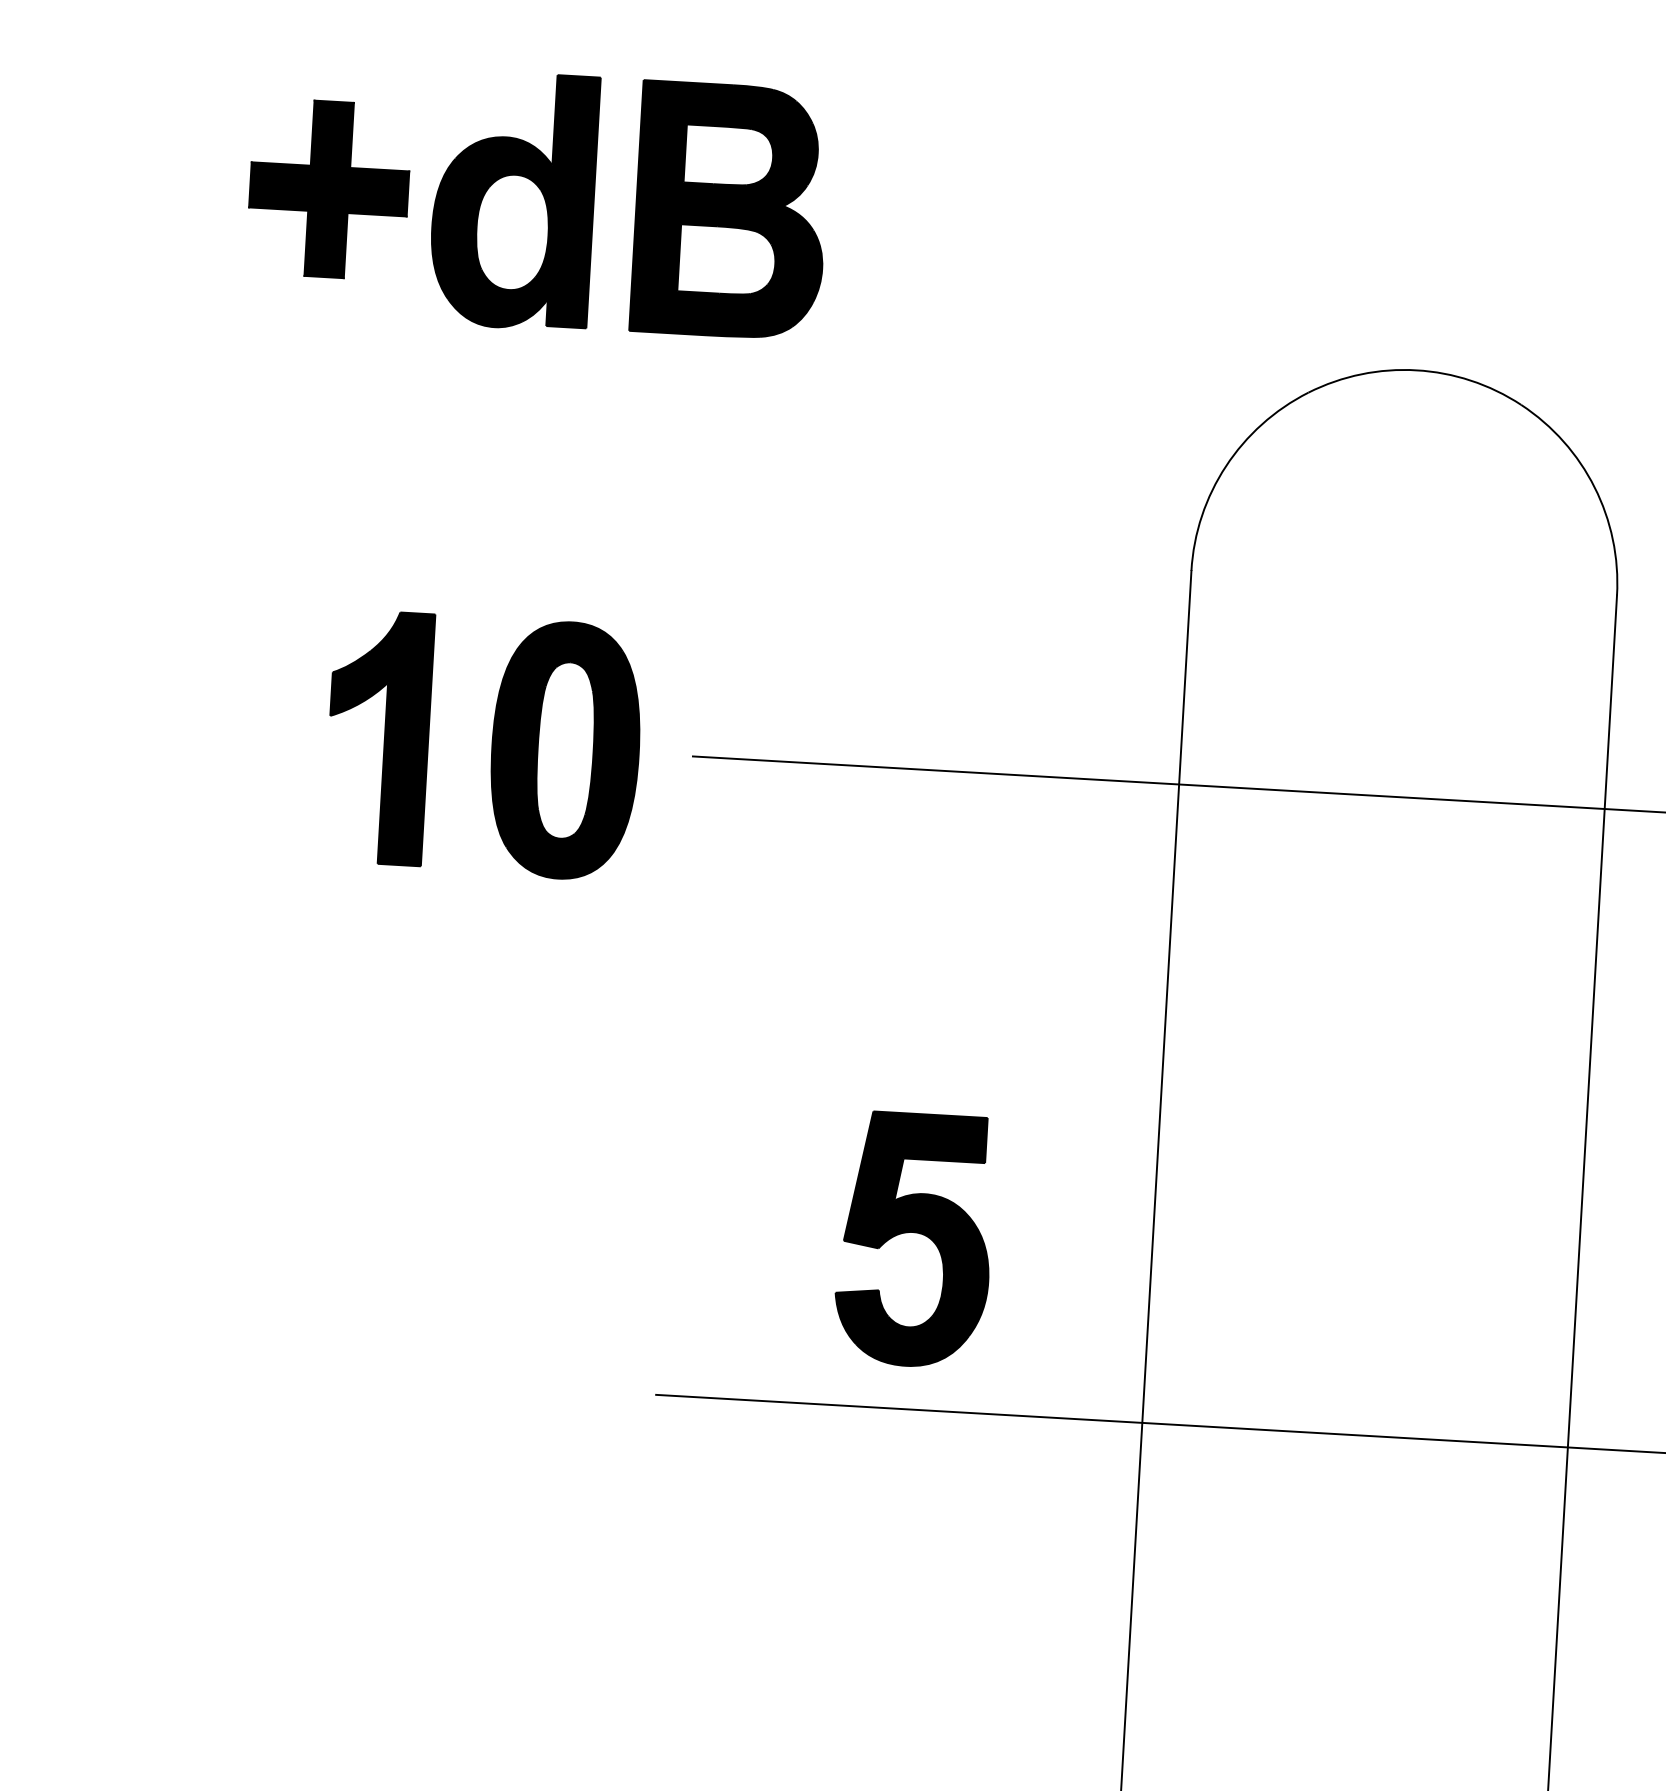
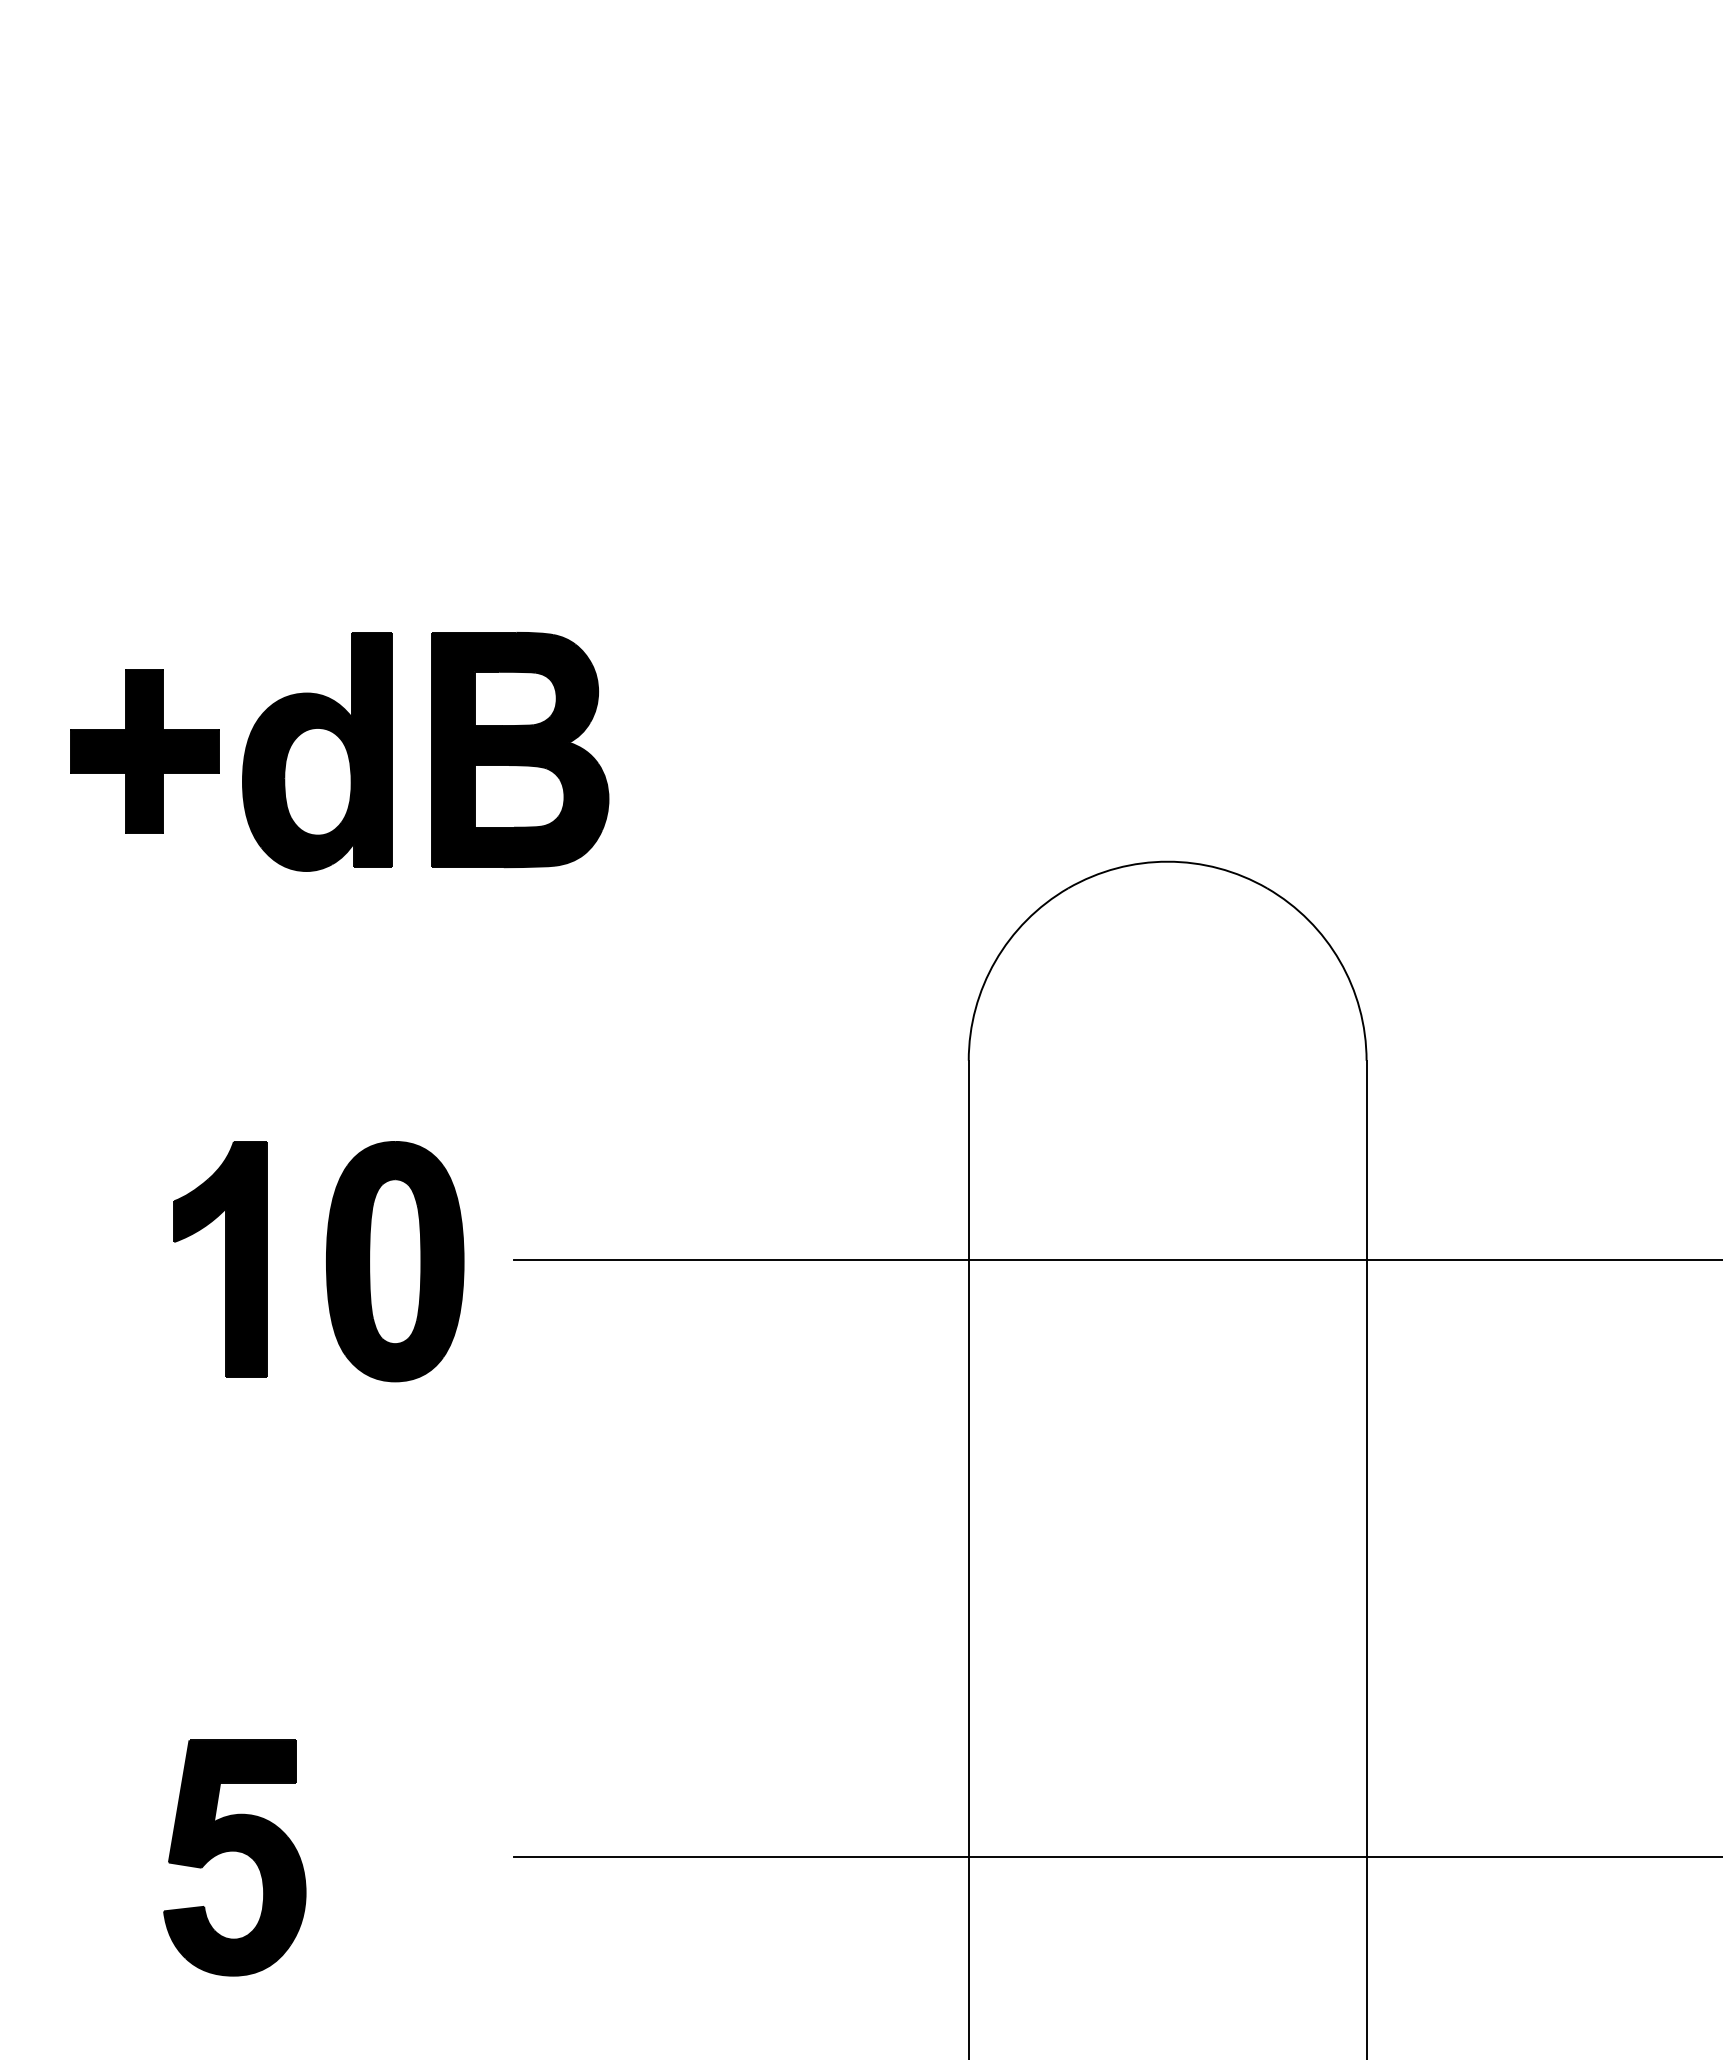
part: (914, 1239) -> (234, 1857), moved

